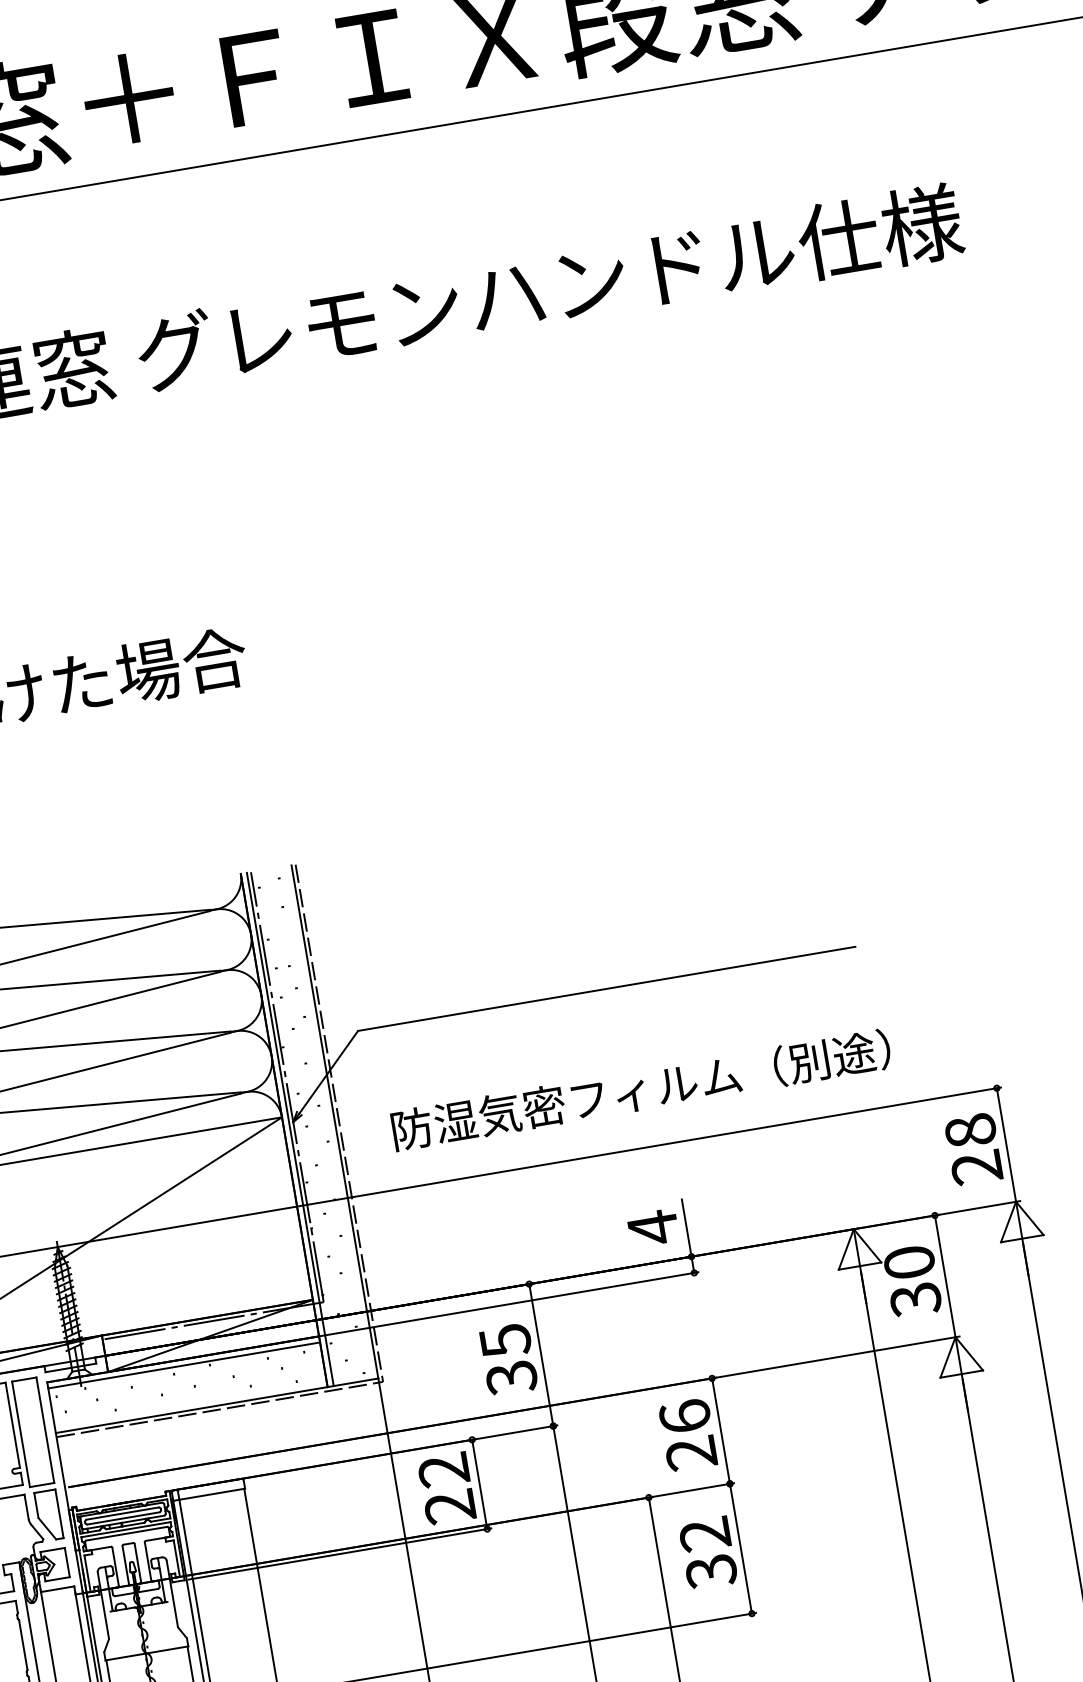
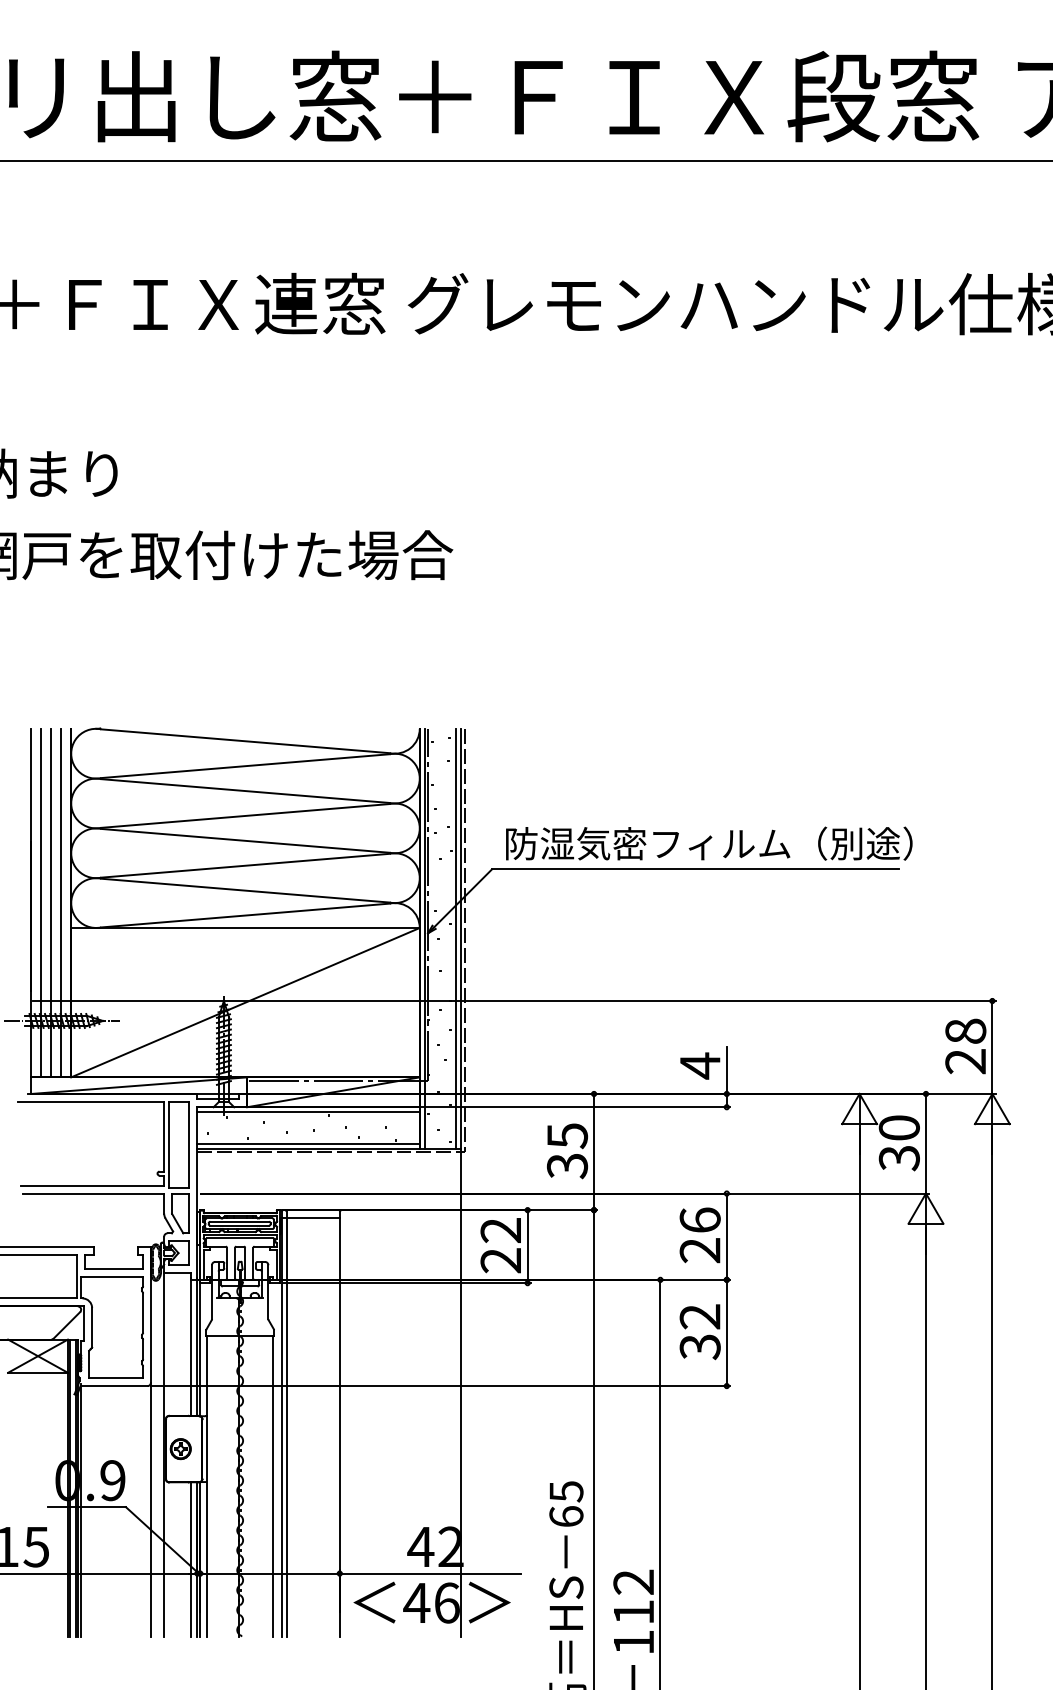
text: (641, 1089) -> (709, 843), moved
line: (329, 1122) -> (456, 938), added
line: (190, 1403) -> (308, 1143), added

